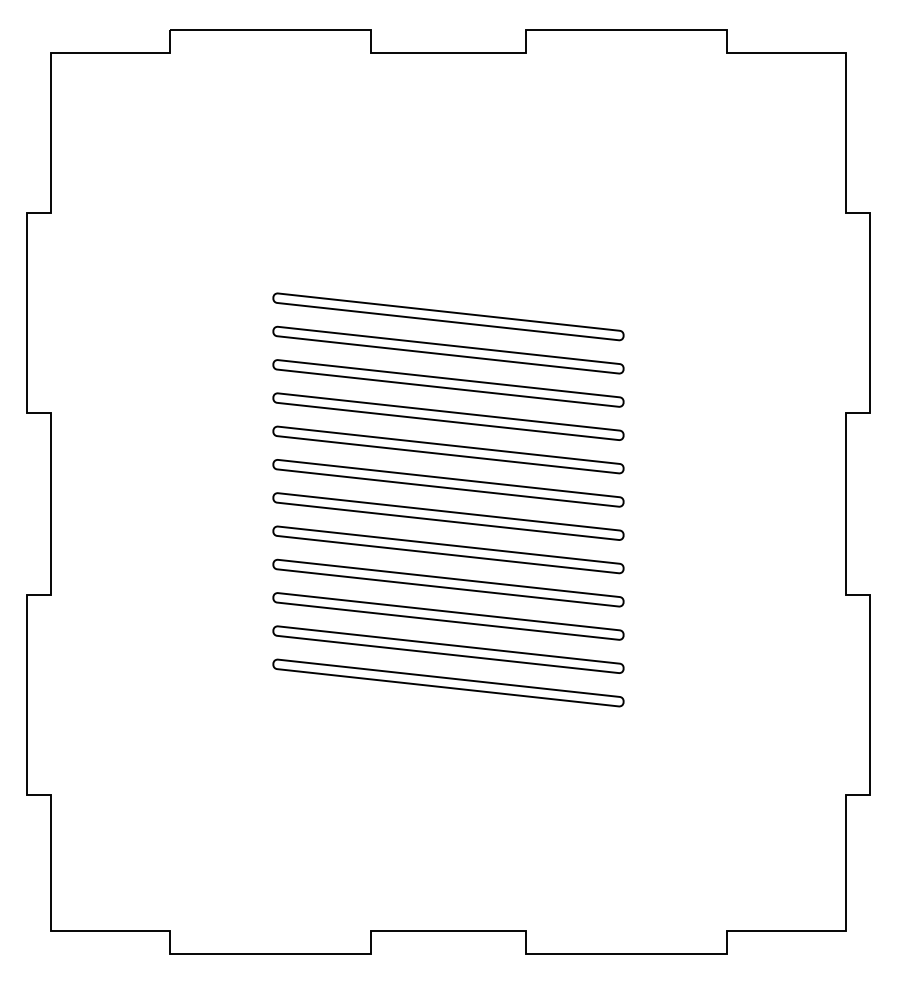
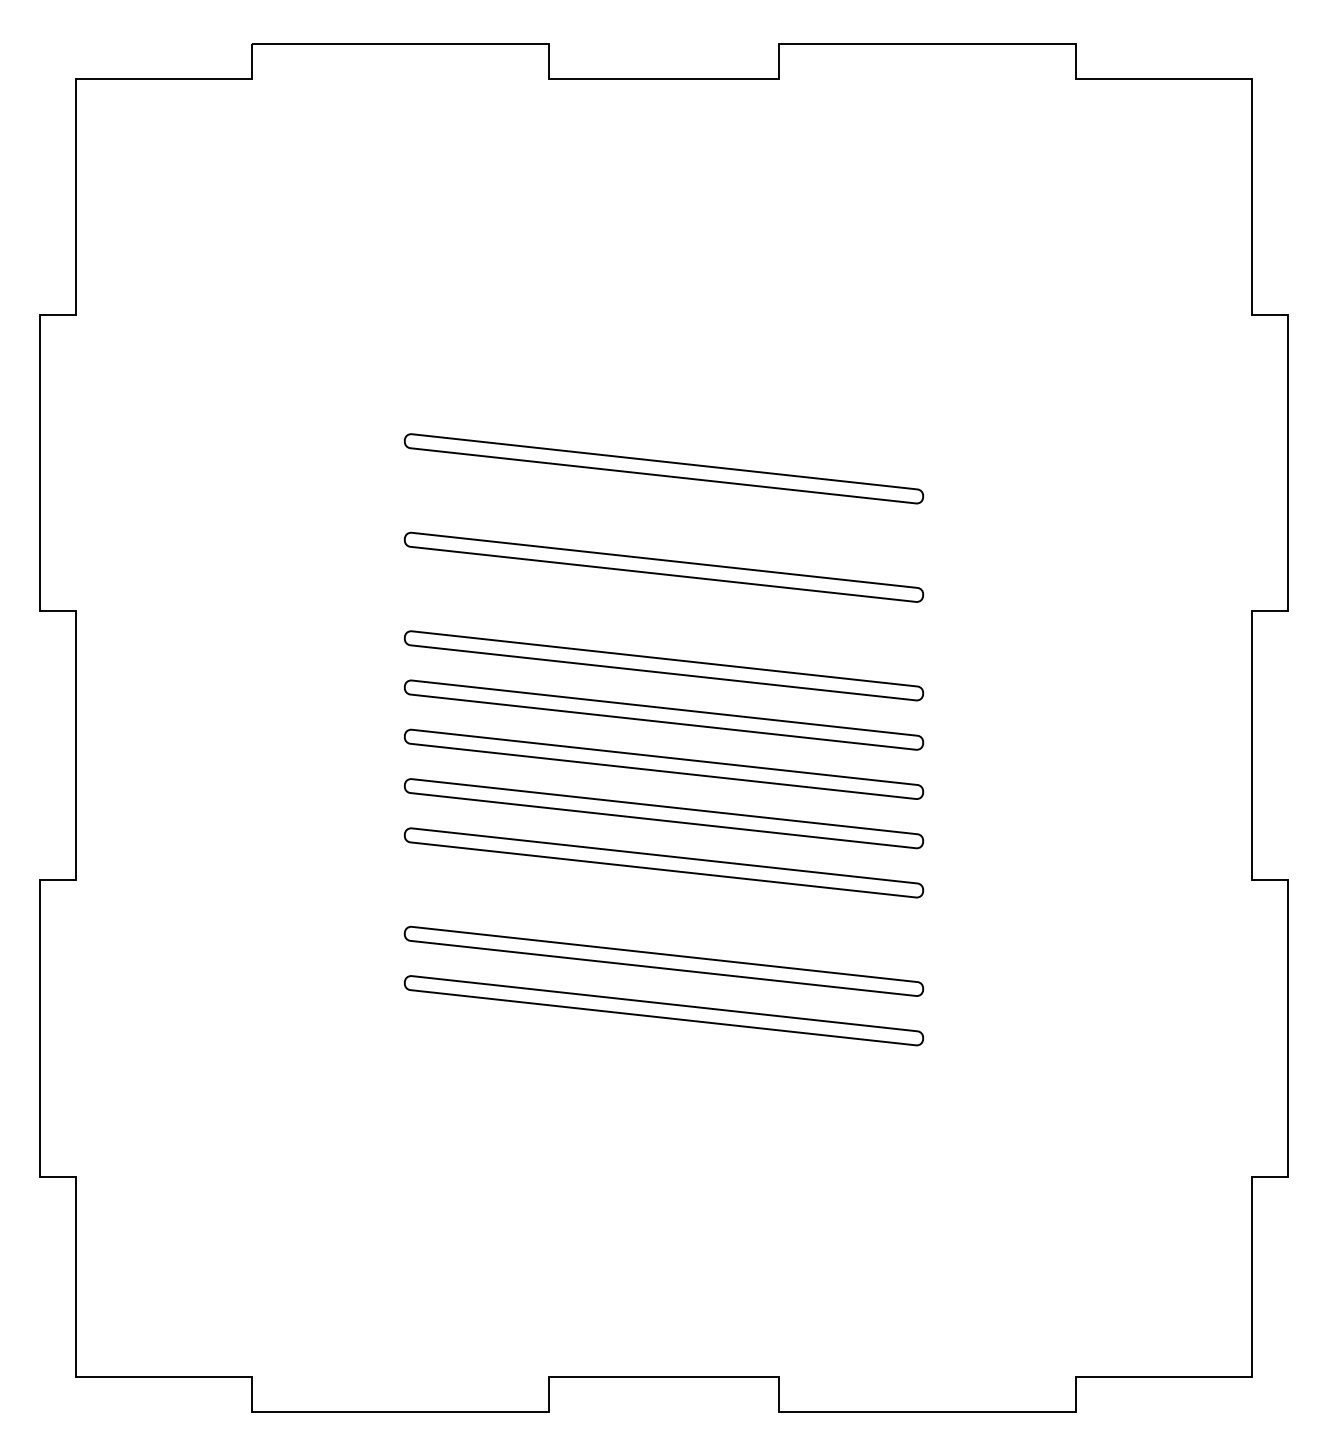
part: (448, 349) -> (664, 517), removed
part: (448, 416) -> (664, 616), removed
part: (448, 616) -> (664, 912), removed

